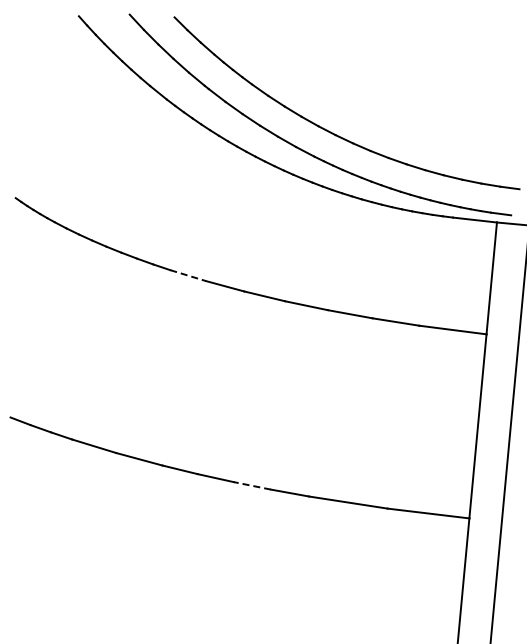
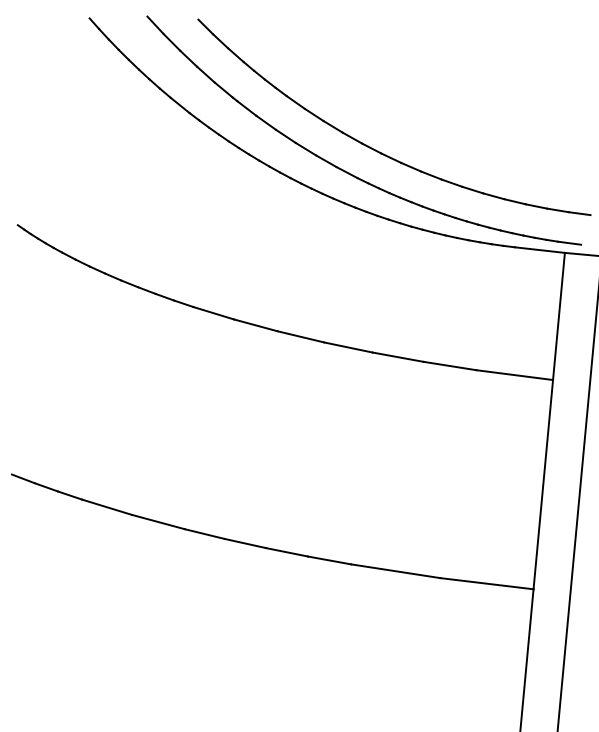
line: (188, 275) -> (214, 313), dashed -> solid
line: (252, 485) -> (286, 551), dashed -> solid

